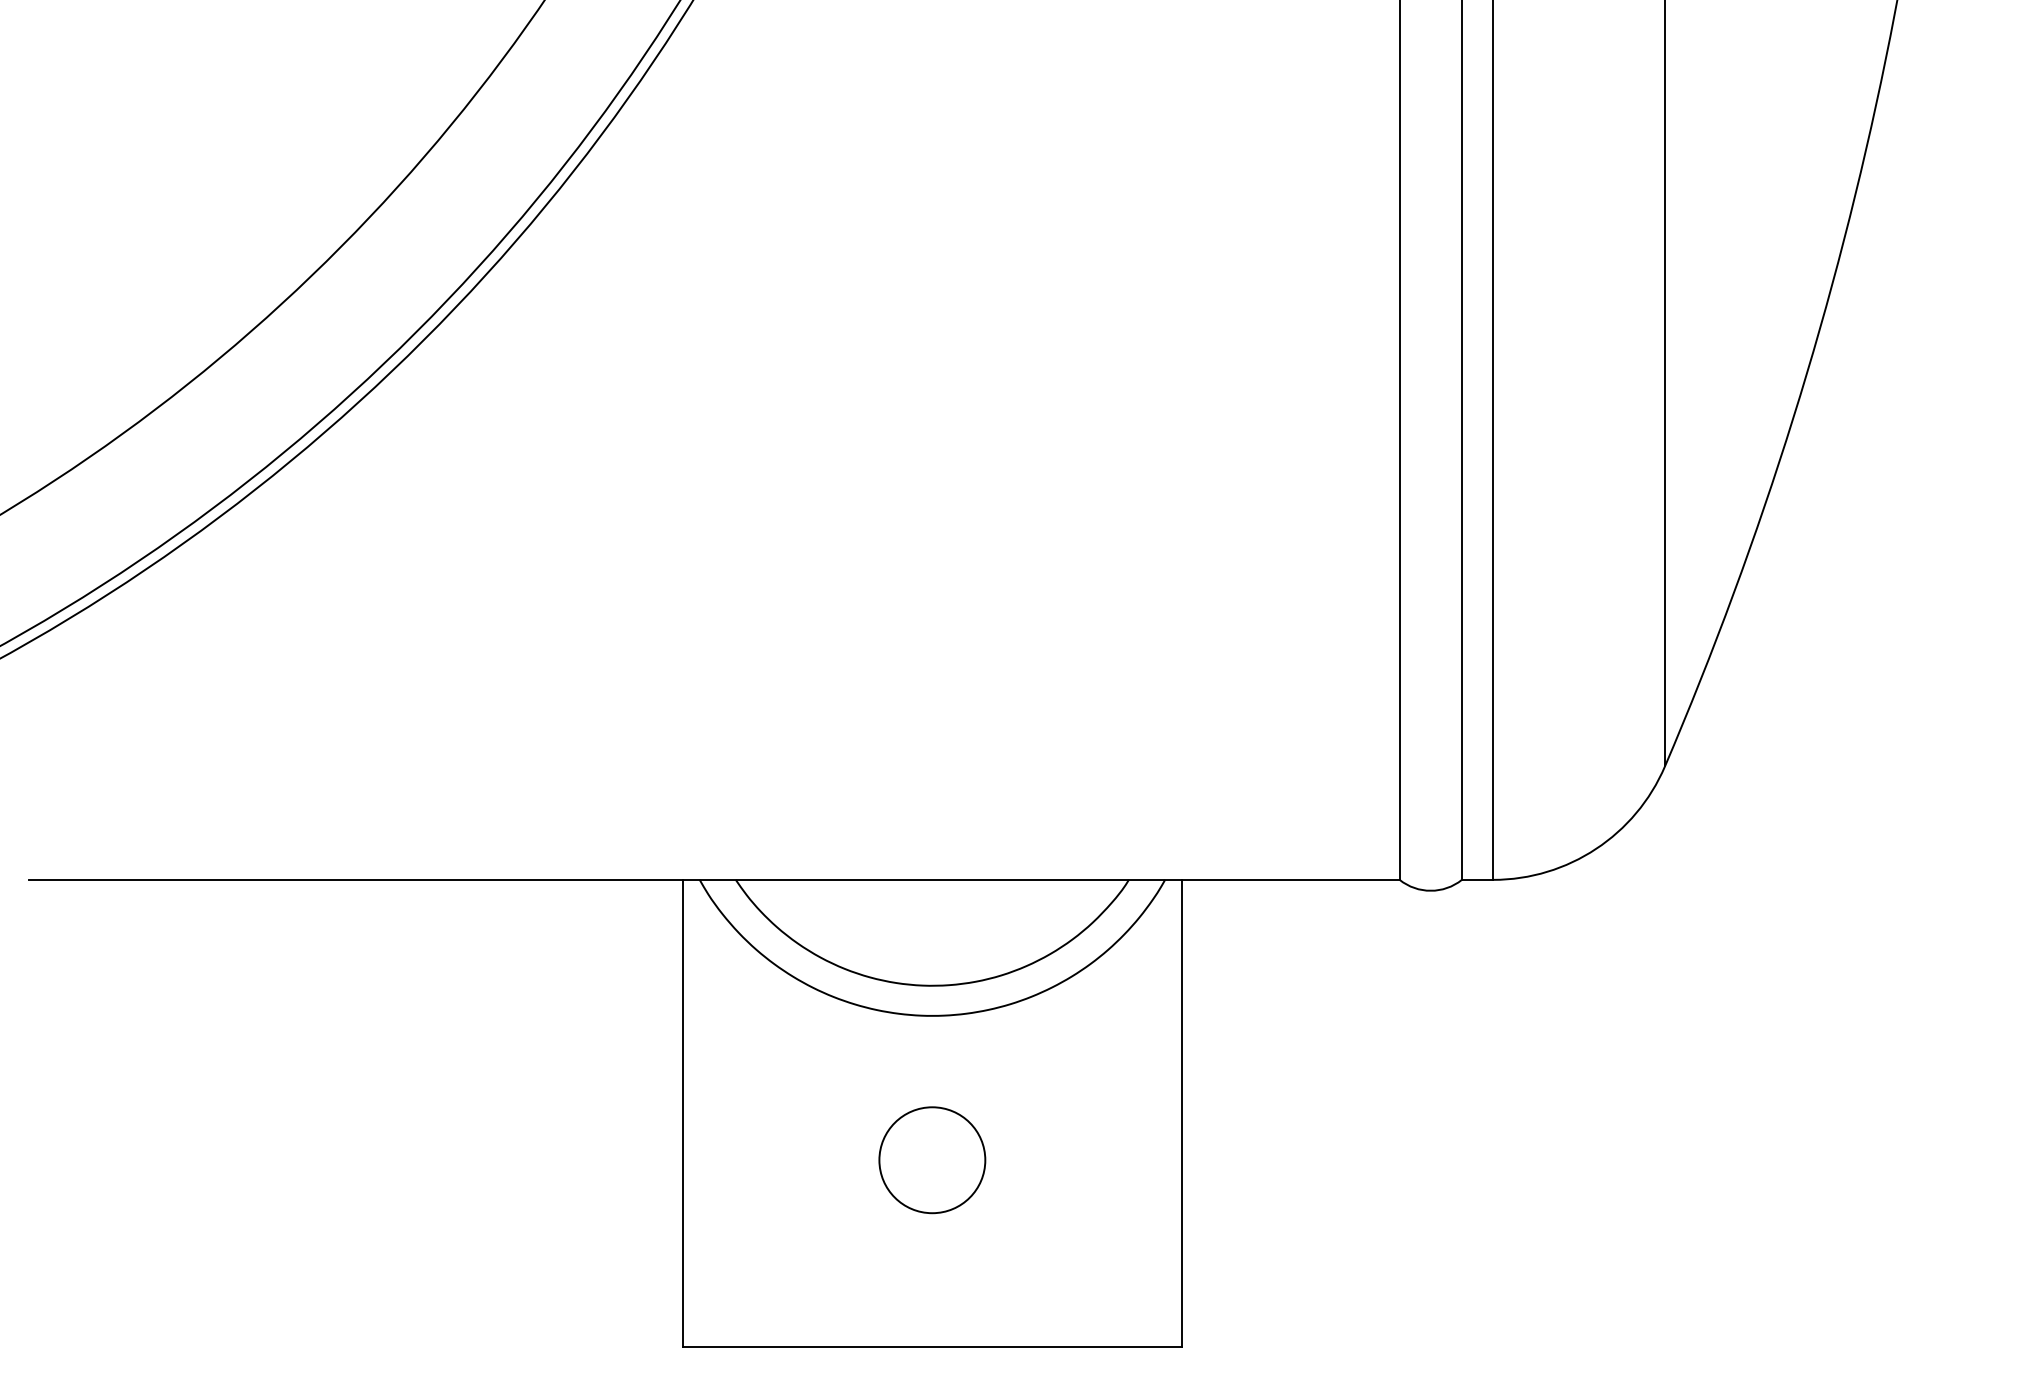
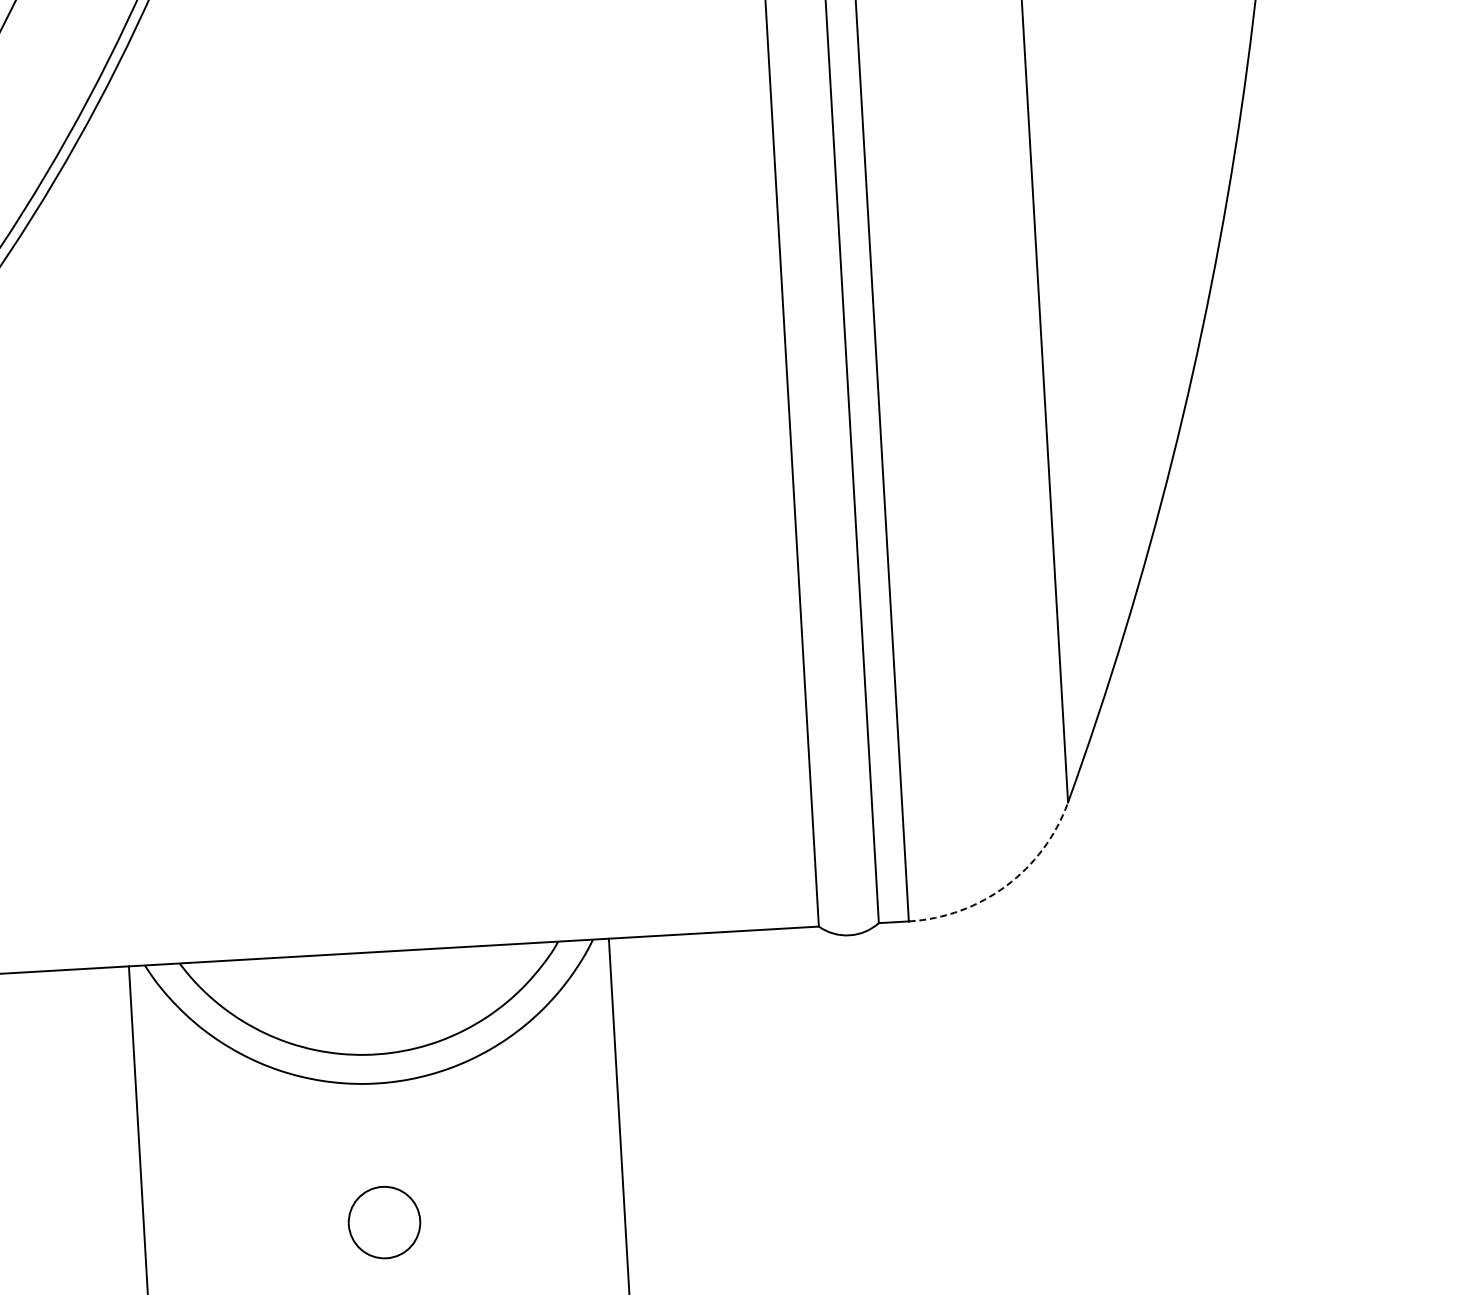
arc: (1596, 848) -> (1006, 885), solid -> dashed
circle: (932, 1160) -> (384, 1222), size x0.7

